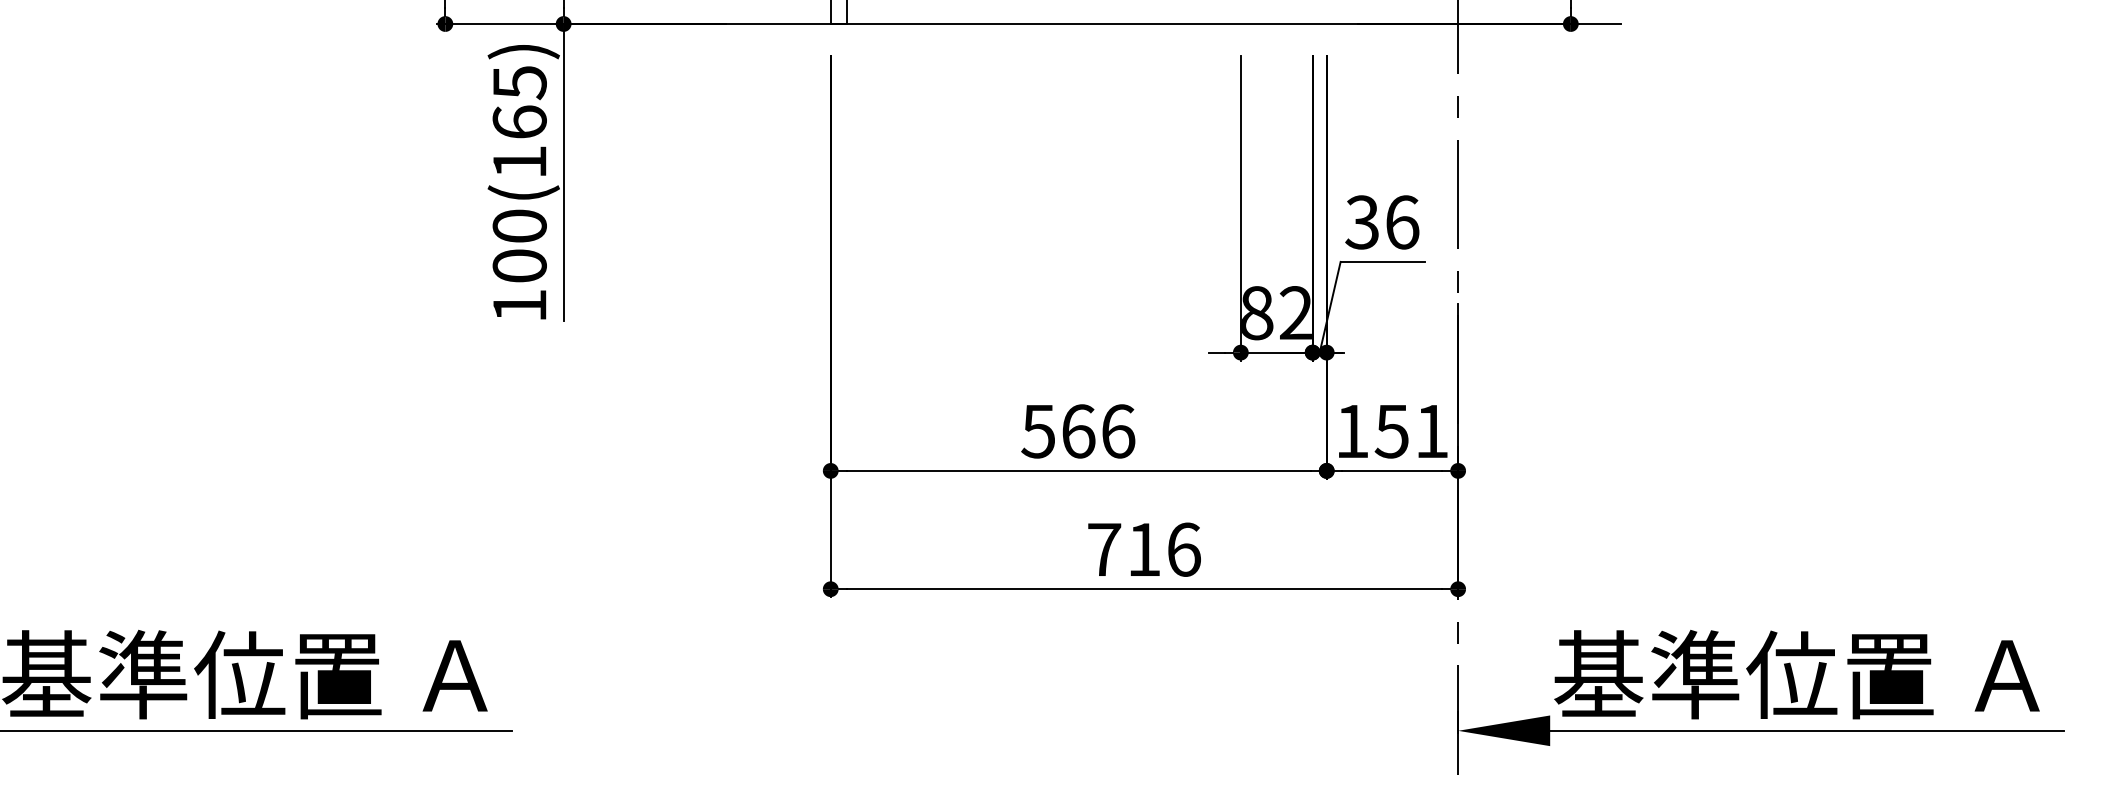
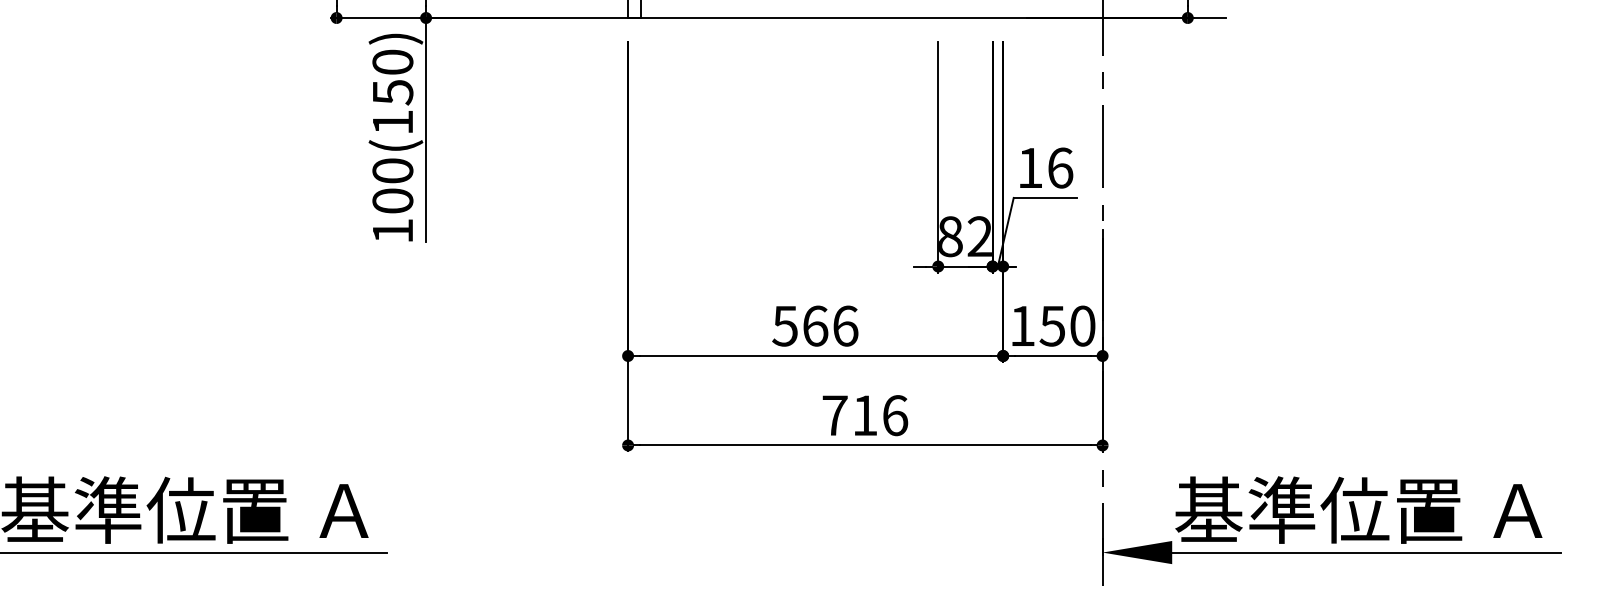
text: (519, 102) -> (392, 77), 100(165) -> 100(150)
text: (1361, 222) -> (1029, 168), 36 -> 16
text: (1432, 431) -> (1083, 326), 151 -> 150

